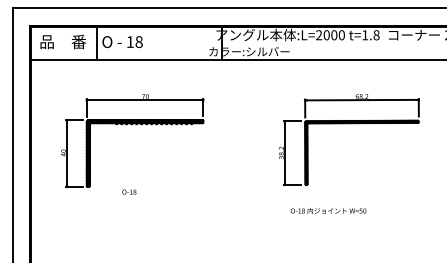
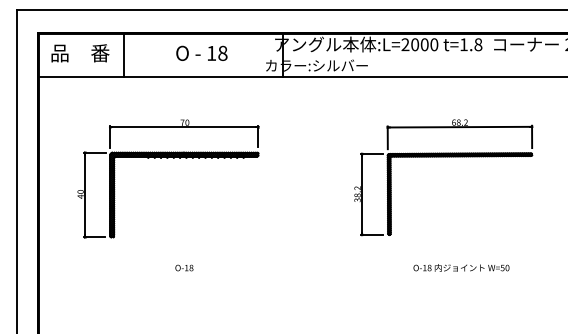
text: (122, 41) -> (201, 52), moved
text: (129, 191) -> (184, 267), moved
text: (328, 210) -> (461, 267), moved

